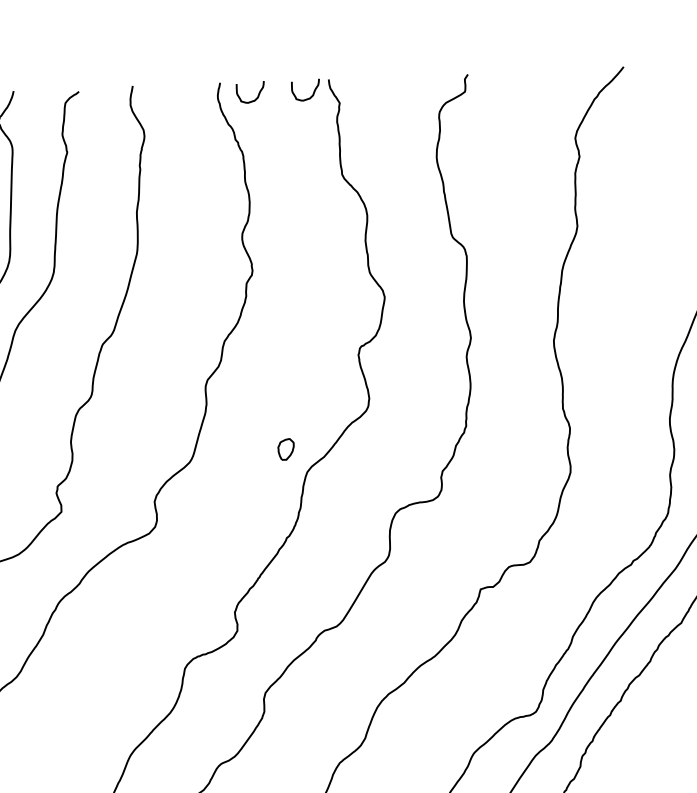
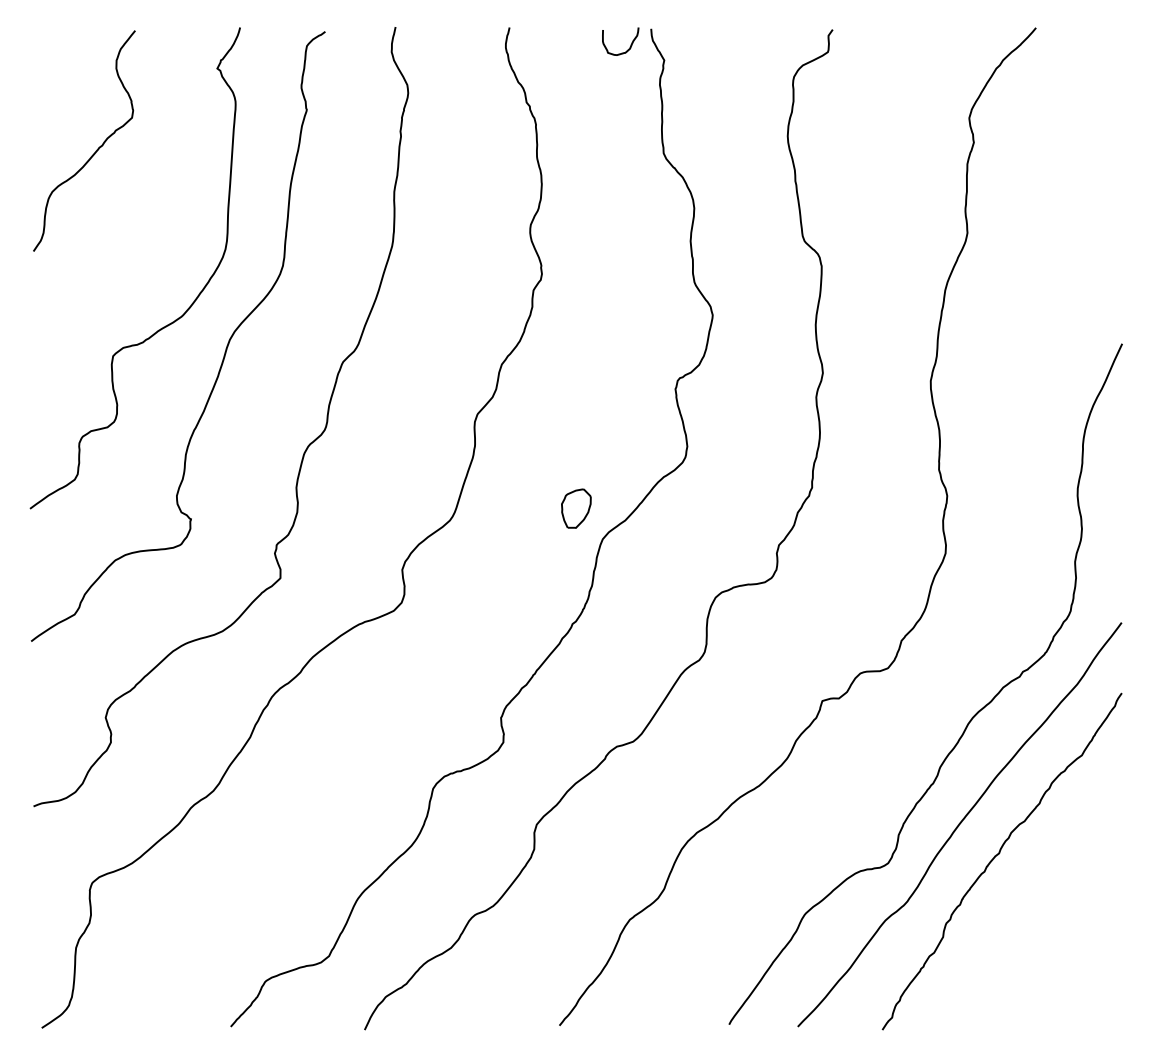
curve: (258, 94) -> (558, 44), removed
part: (286, 449) -> (576, 508), size x1.43

